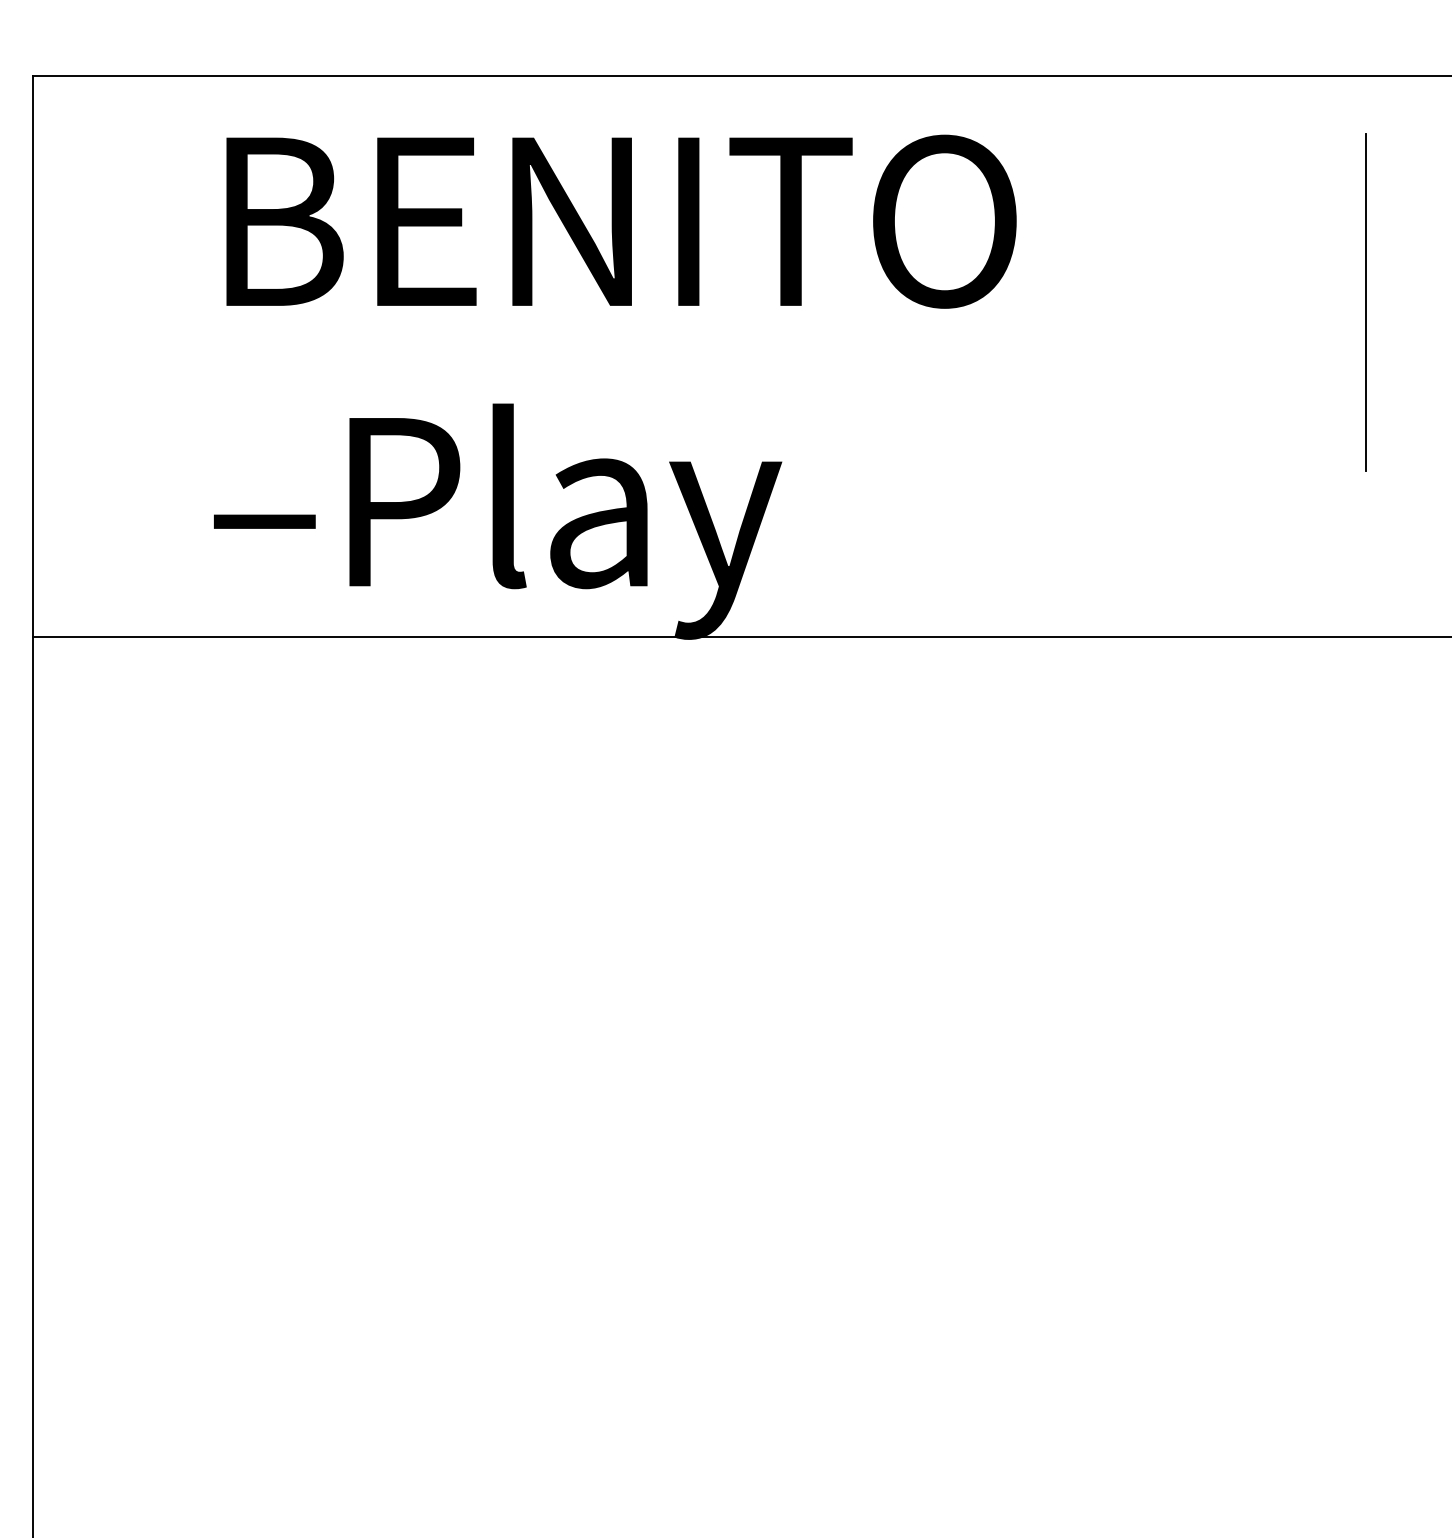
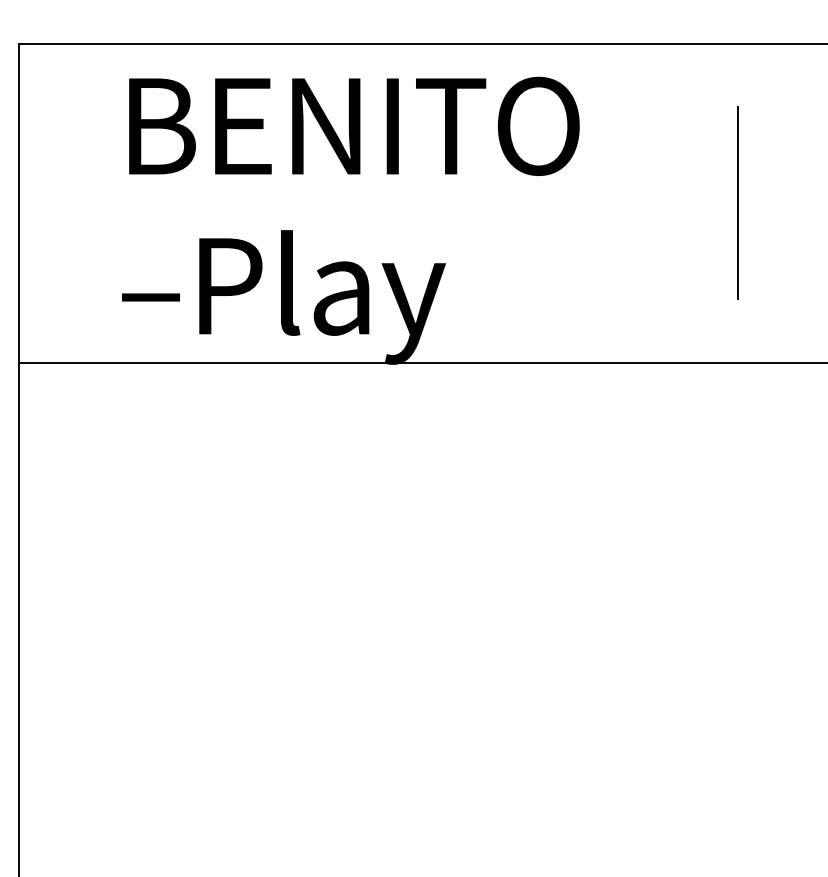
line: (1365, 300) -> (737, 202), moved

